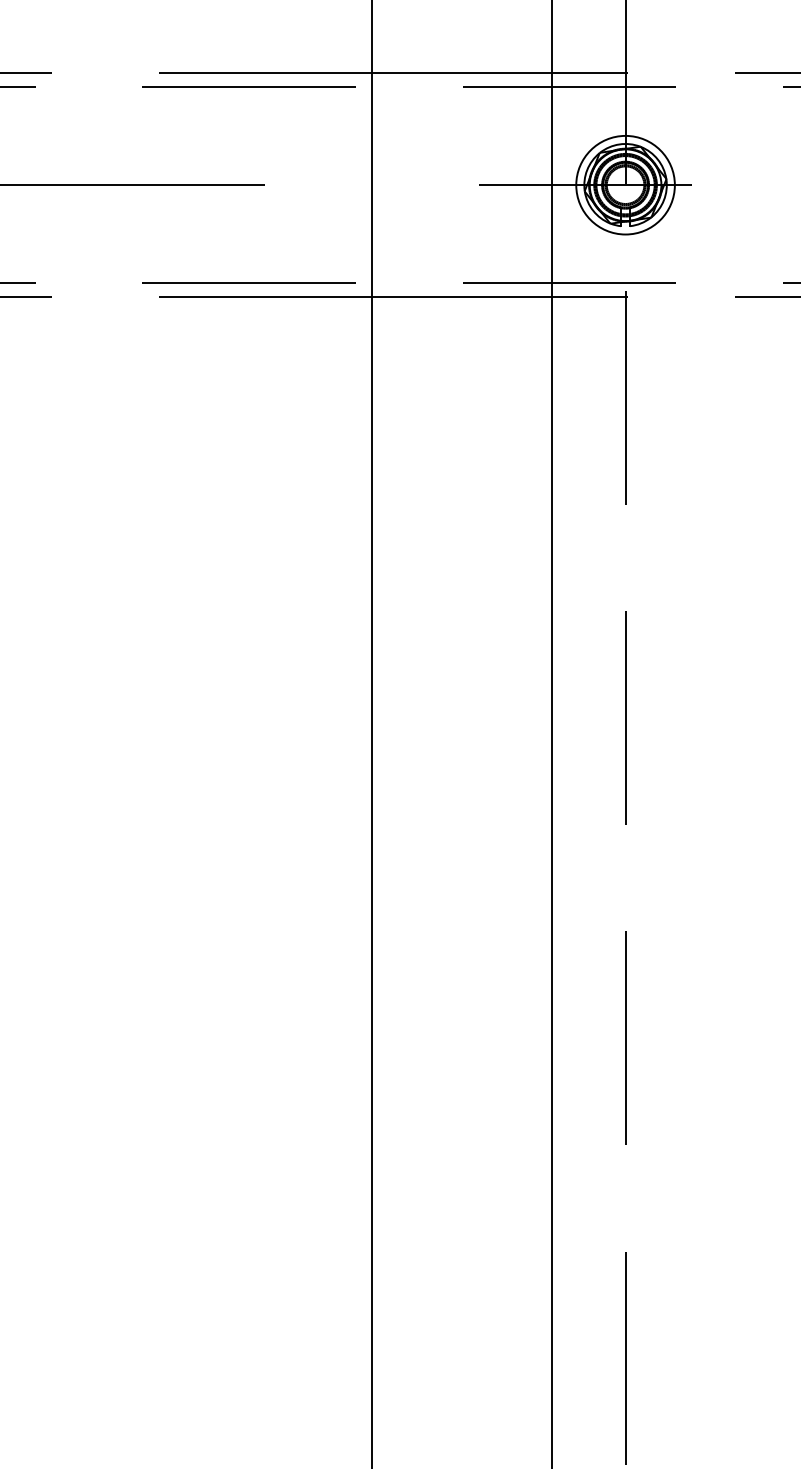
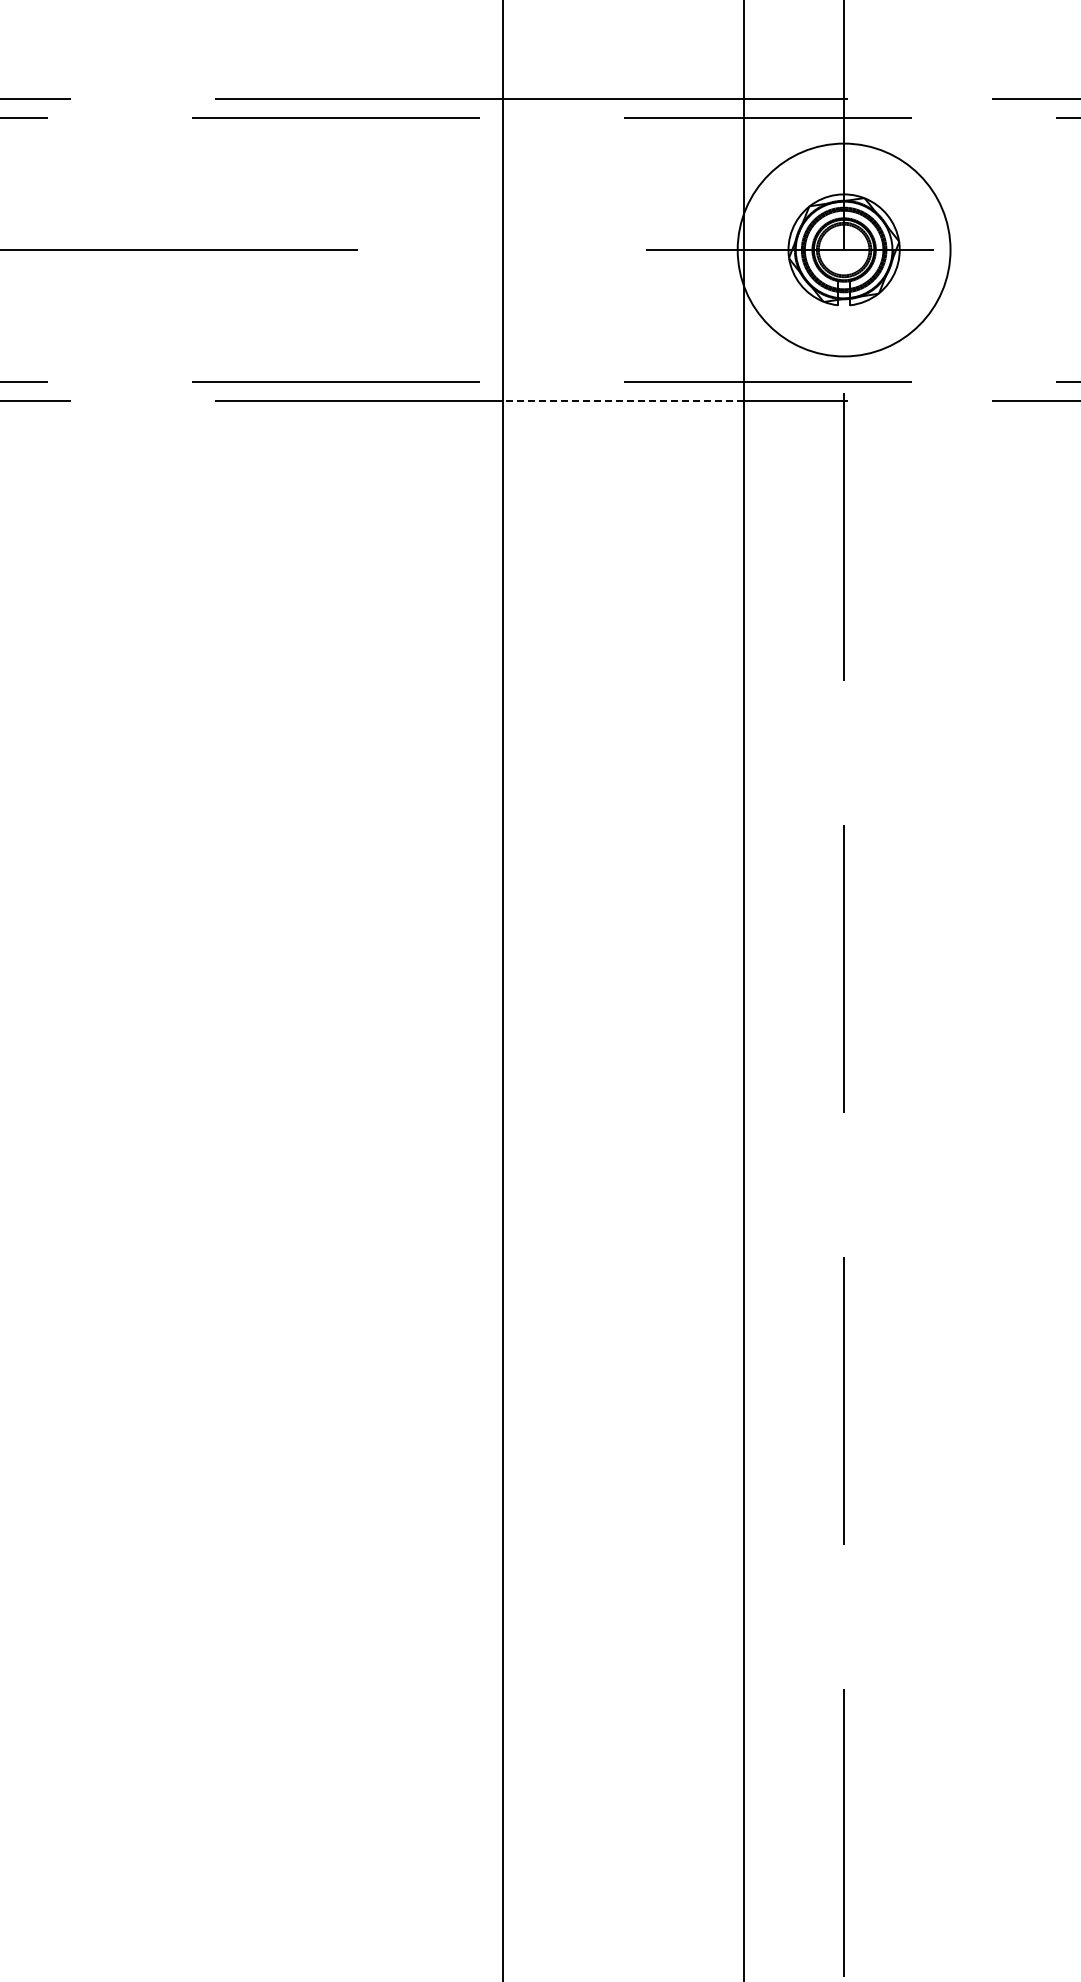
circle: (625, 184) -> (843, 249), size x1.6
line: (462, 297) -> (623, 401), solid -> dashed

